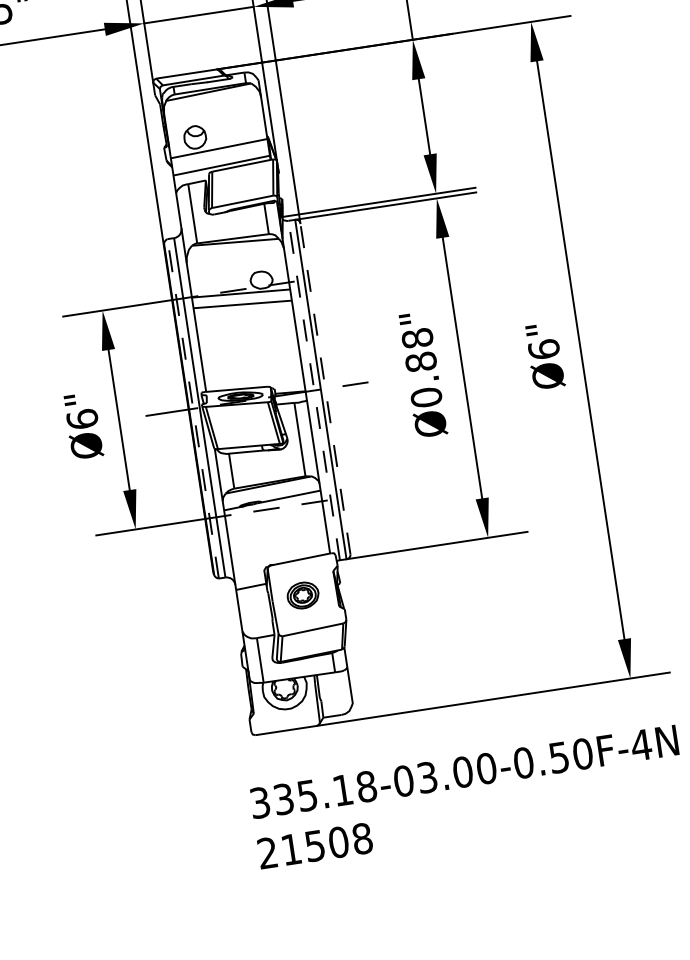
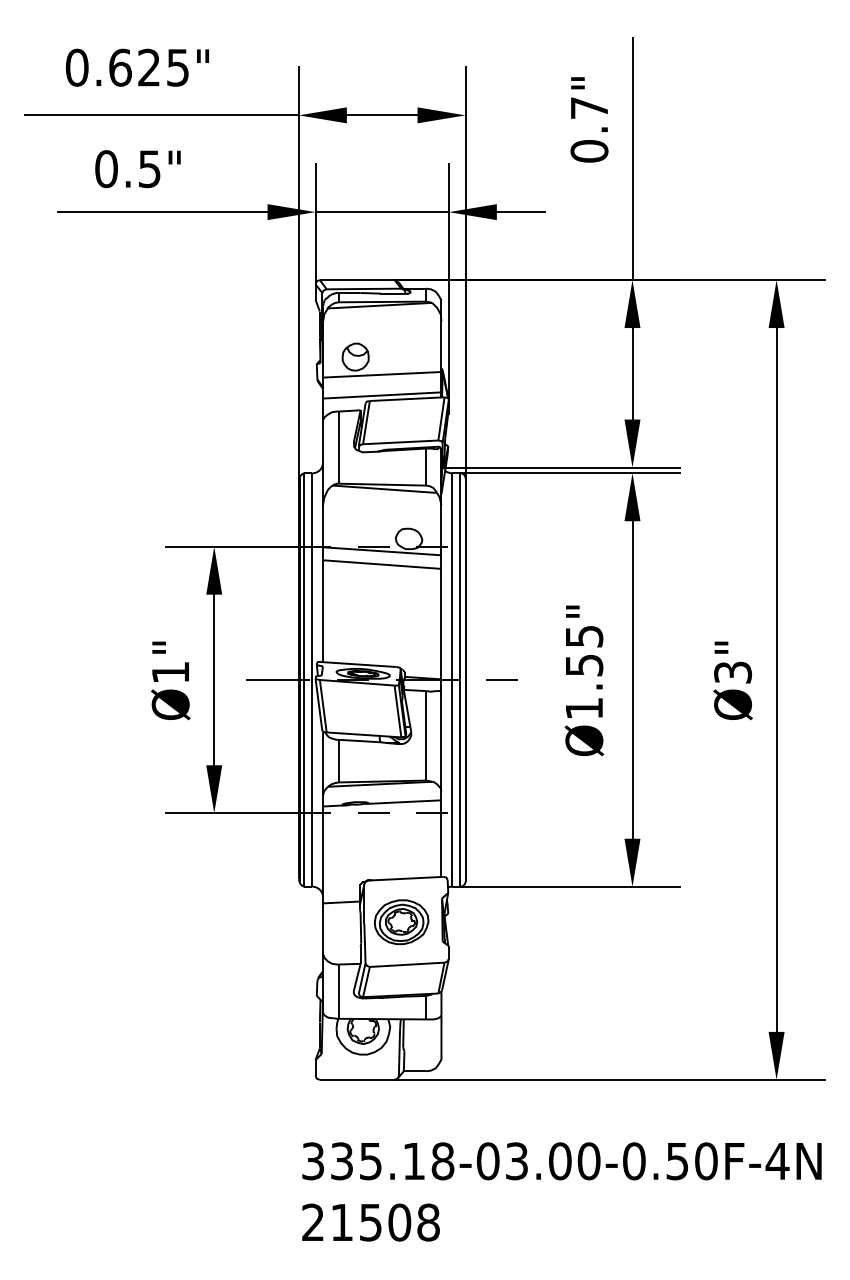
text: (544, 349) -> (733, 672), Ø6" -> Ø3"
text: (422, 367) -> (584, 672), Ø0.88" -> Ø1.55"
line: (325, 388) -> (465, 679), dashed -> solid
line: (313, 390) -> (451, 679), dashed -> solid
line: (193, 408) -> (304, 679), dashed -> solid
text: (82, 419) -> (170, 672), Ø6" -> Ø1"
part: (302, 595) -> (401, 921), size x1.43

